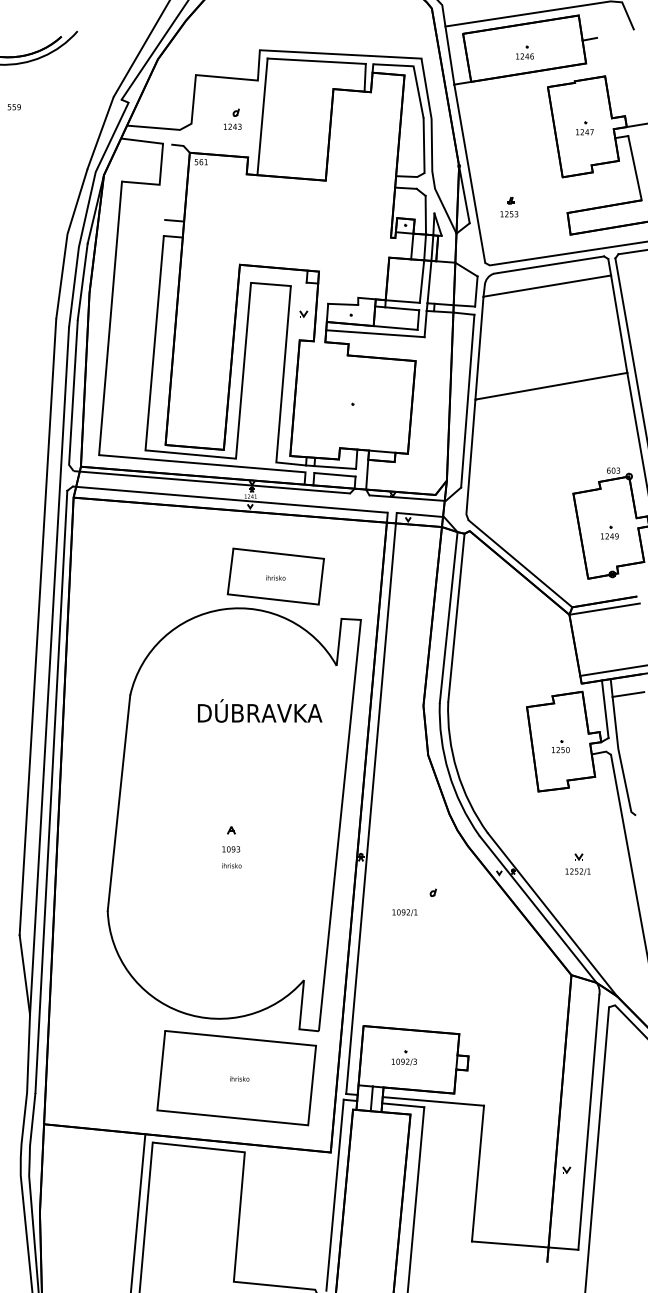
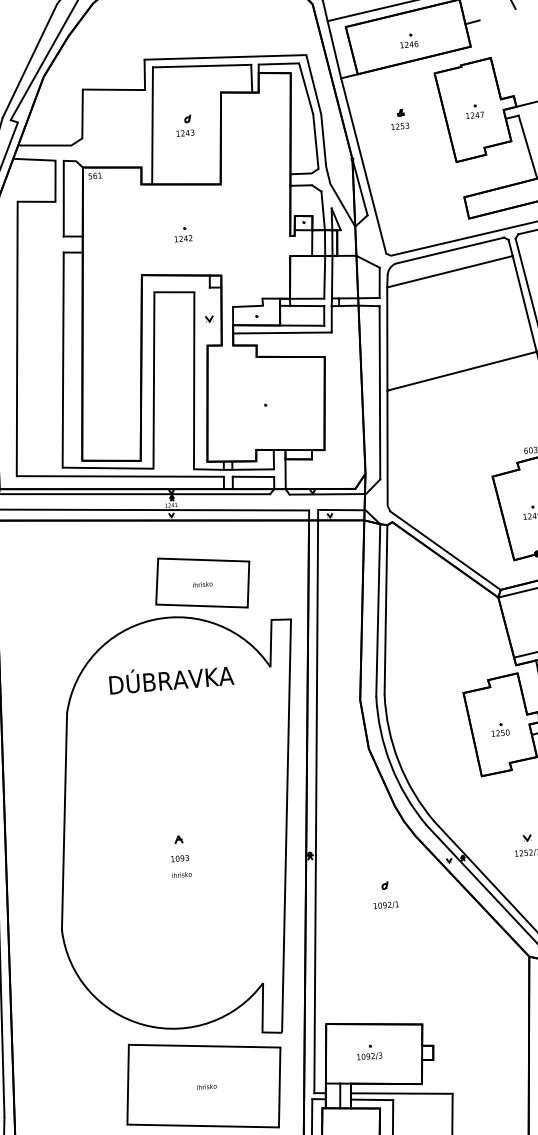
part: (232, 118) -> (184, 124), moved
line: (168, 181) -> (64, 197), added
part: (509, 207) -> (399, 119), moved
part: (284, 227) -> (183, 234), added
text: (260, 710) -> (171, 677), moved
text: (404, 912) -> (385, 905), moved

